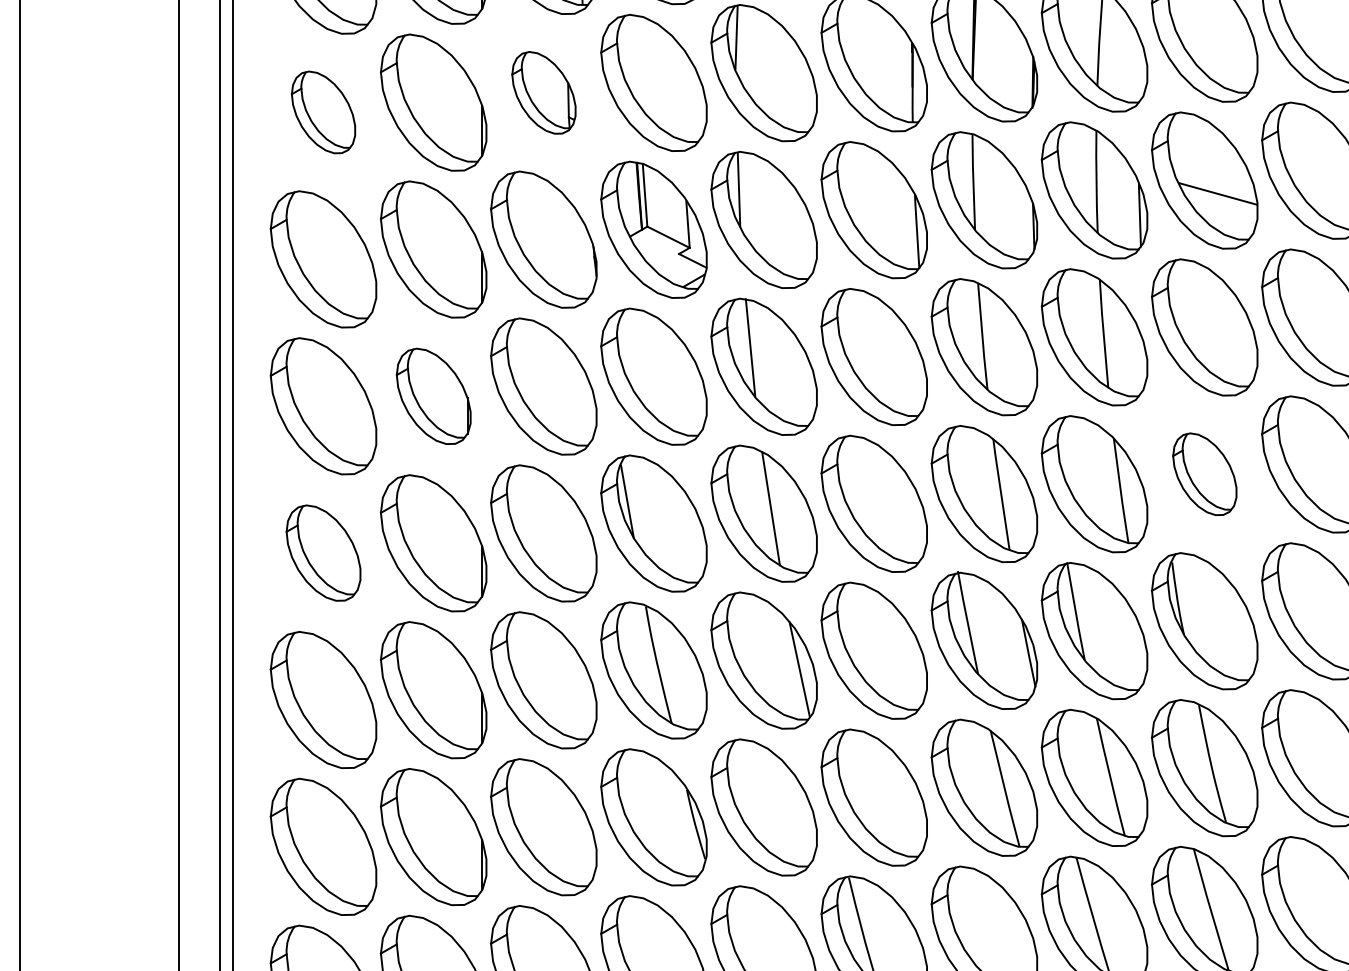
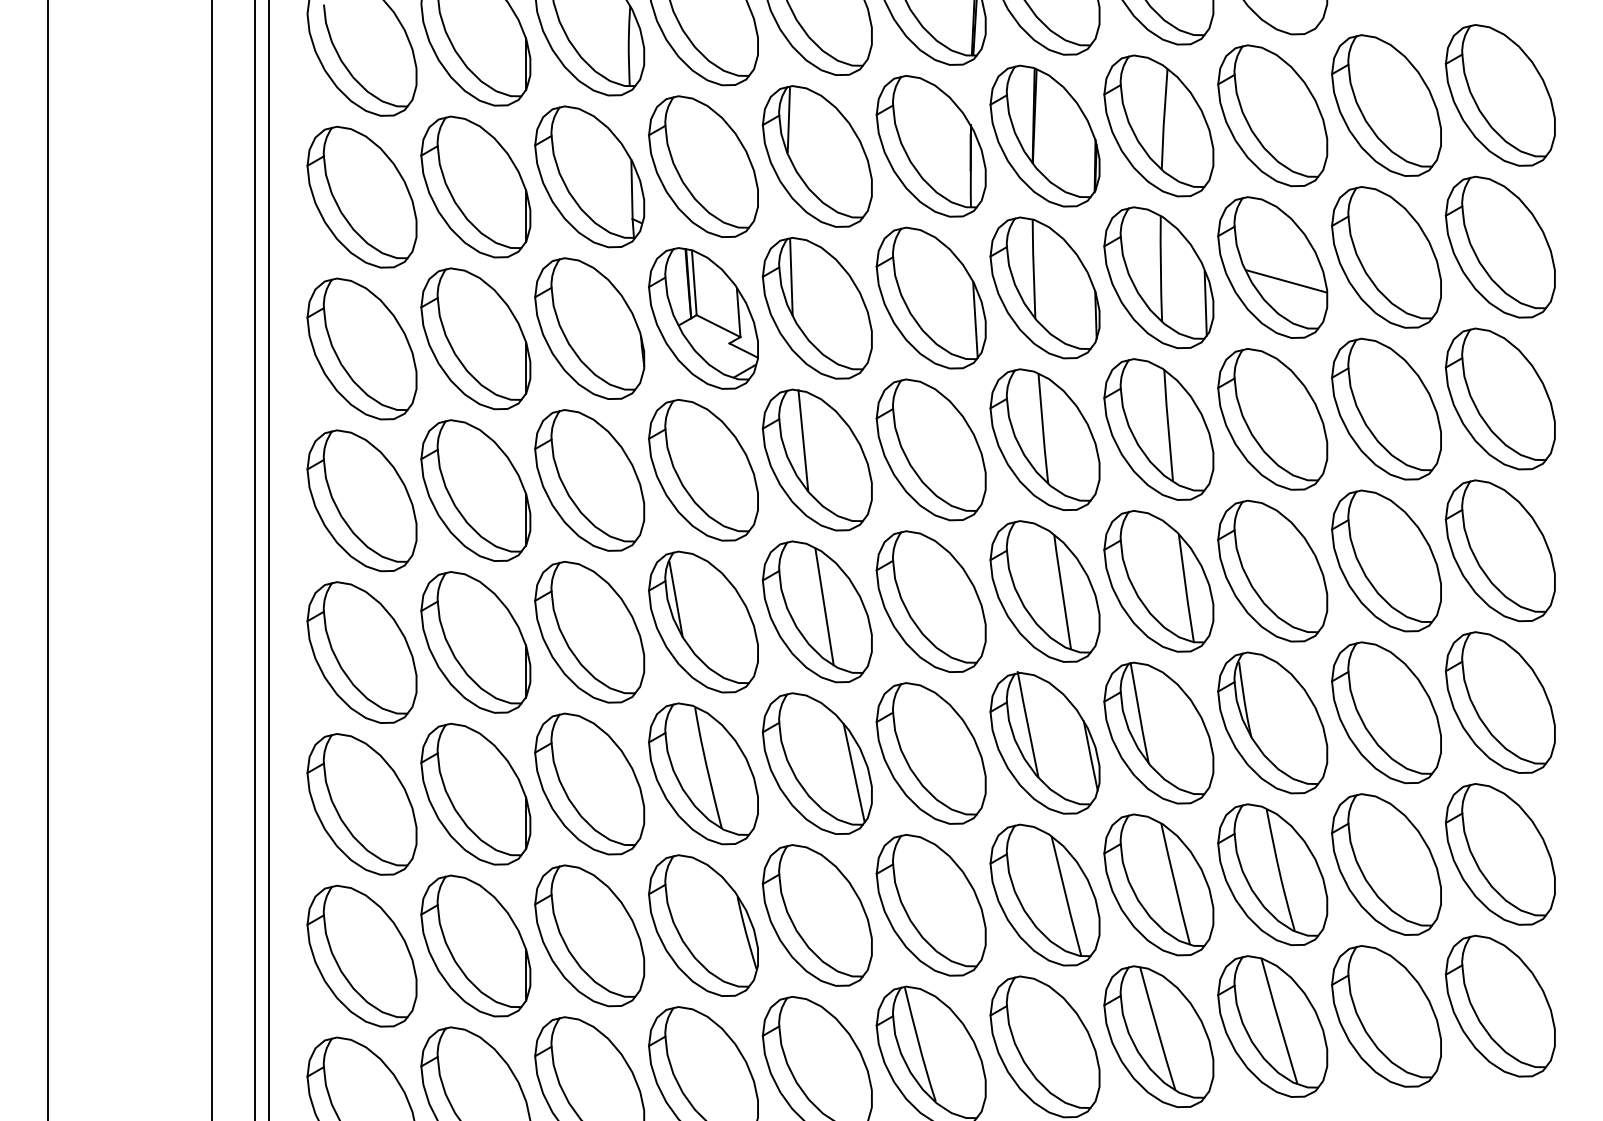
part: (543, 92) -> (589, 176), size x1.67
part: (323, 111) -> (361, 196), size x1.67
part: (433, 396) -> (475, 490), size x1.43
part: (1204, 473) -> (1272, 570), size x1.67
part: (323, 553) -> (361, 652), size x1.43

